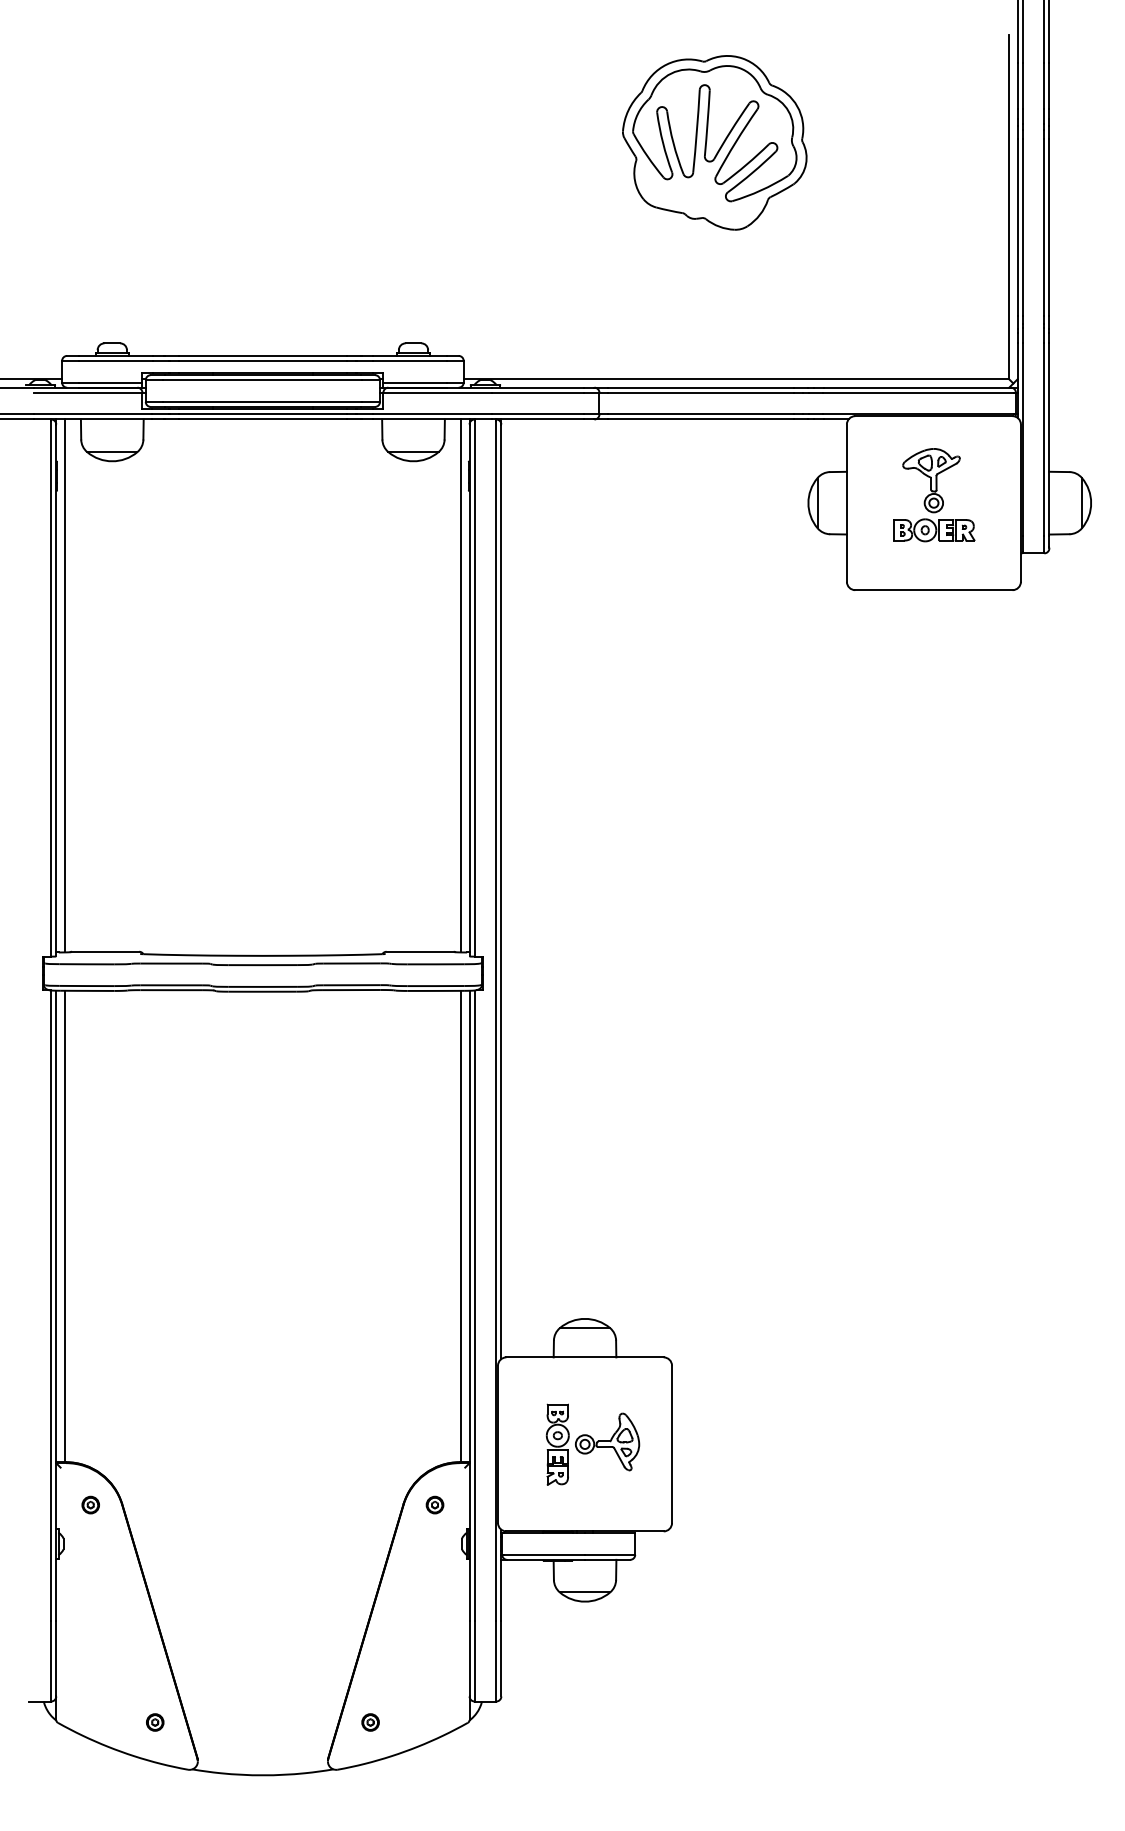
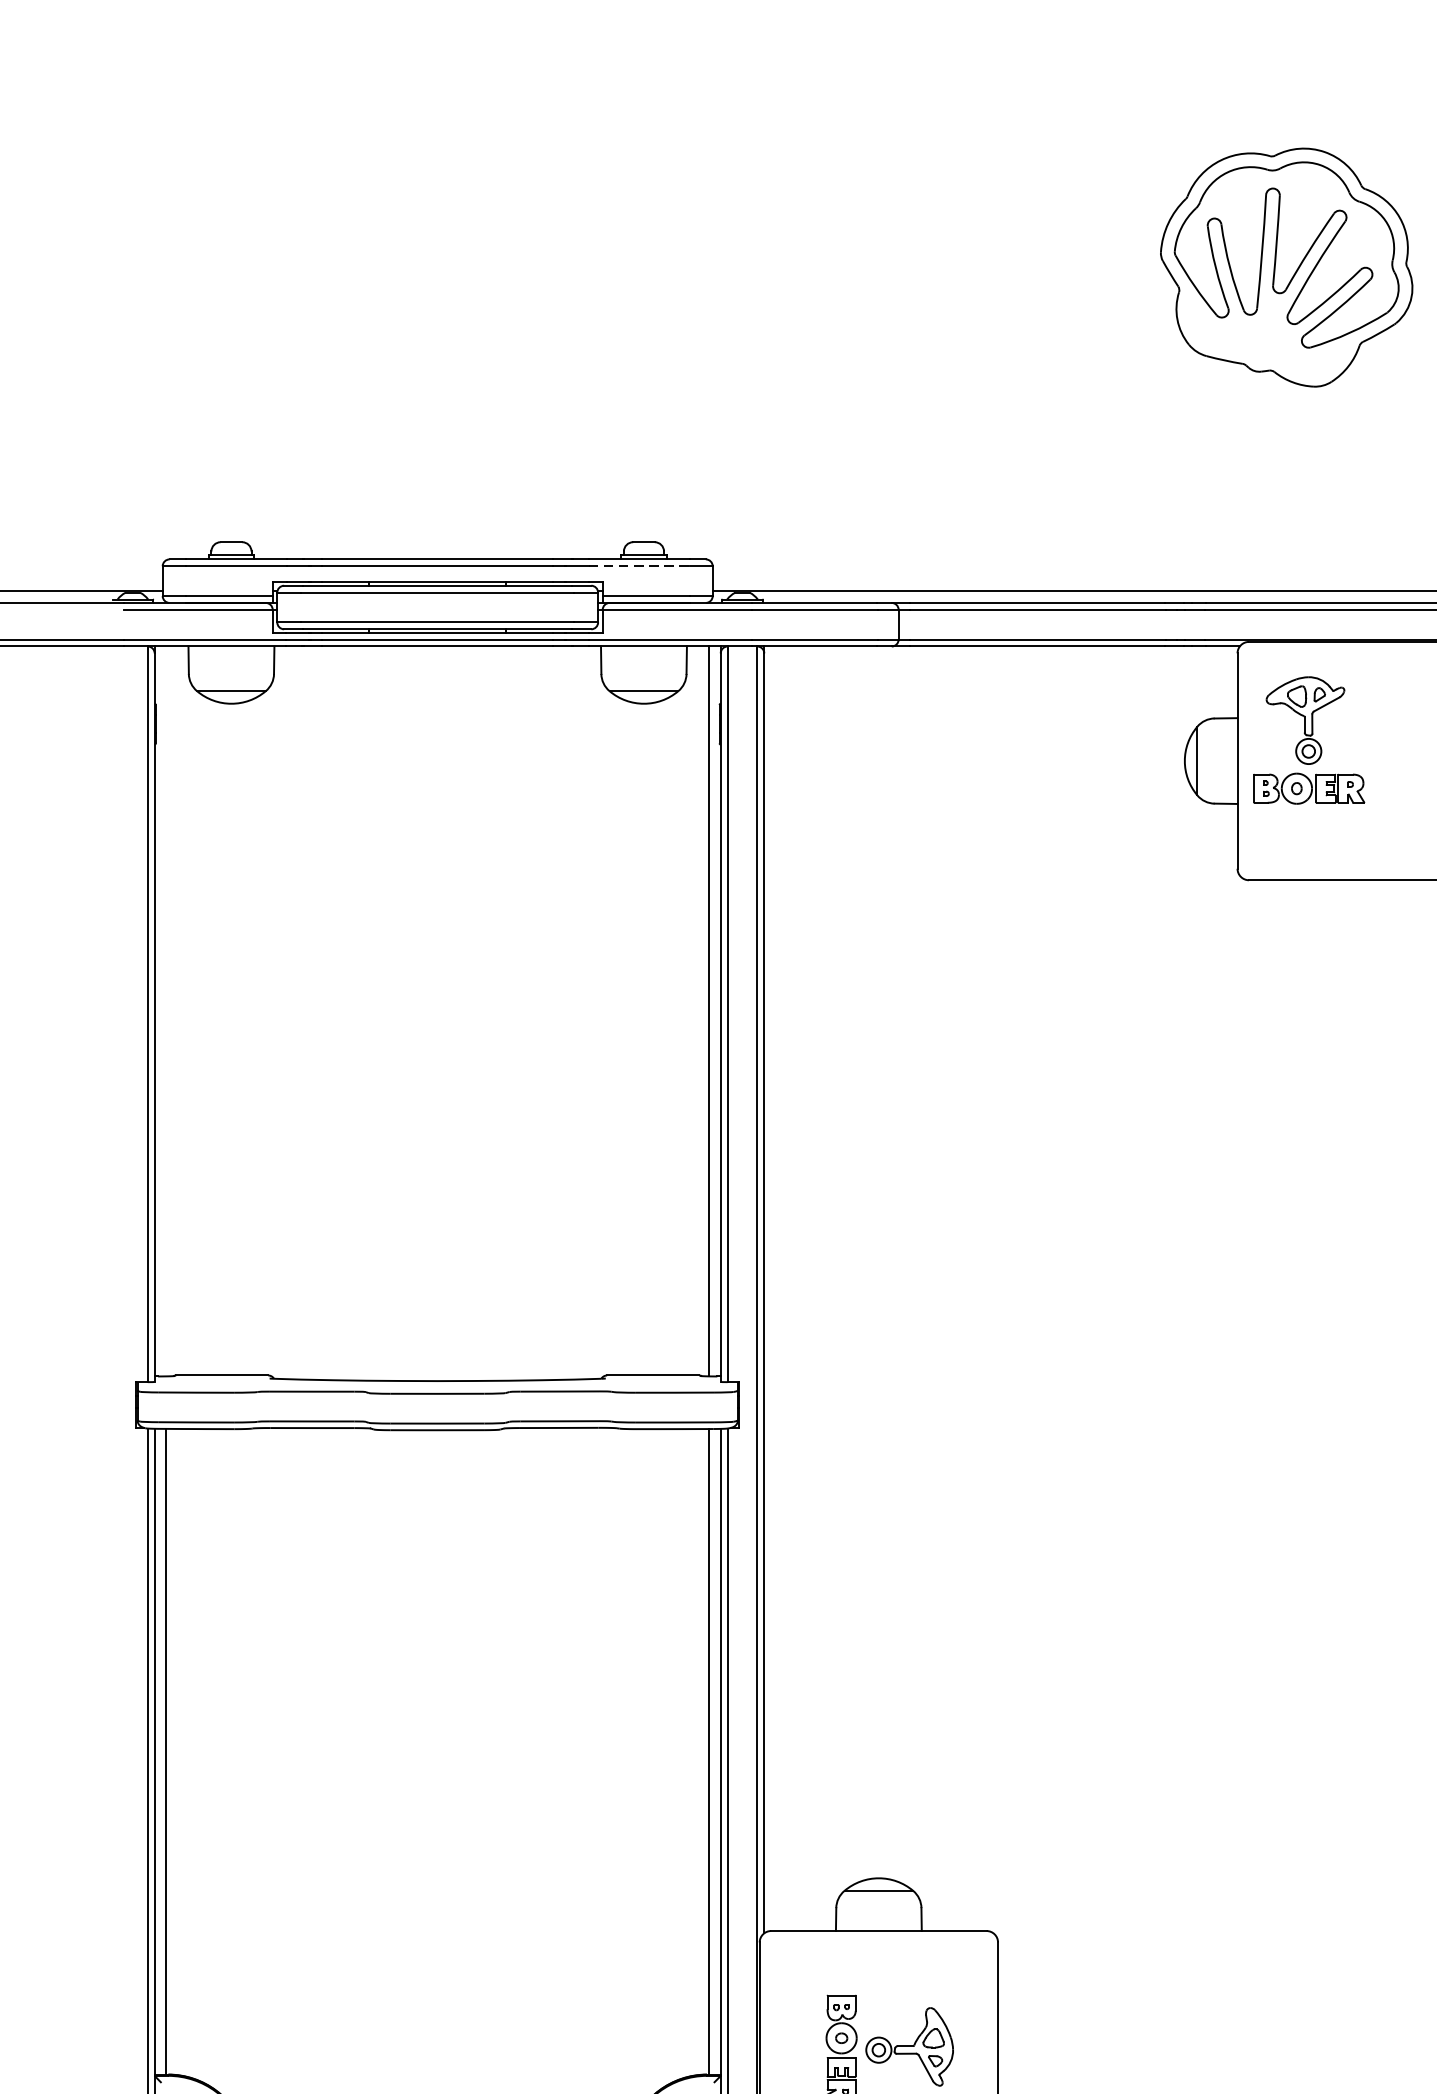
part: (714, 142) -> (1286, 267), moved
line: (410, 360) -> (639, 565), solid -> dashed
part: (934, 495) -> (1309, 740), moved
line: (64, 685) -> (165, 1010), removed

